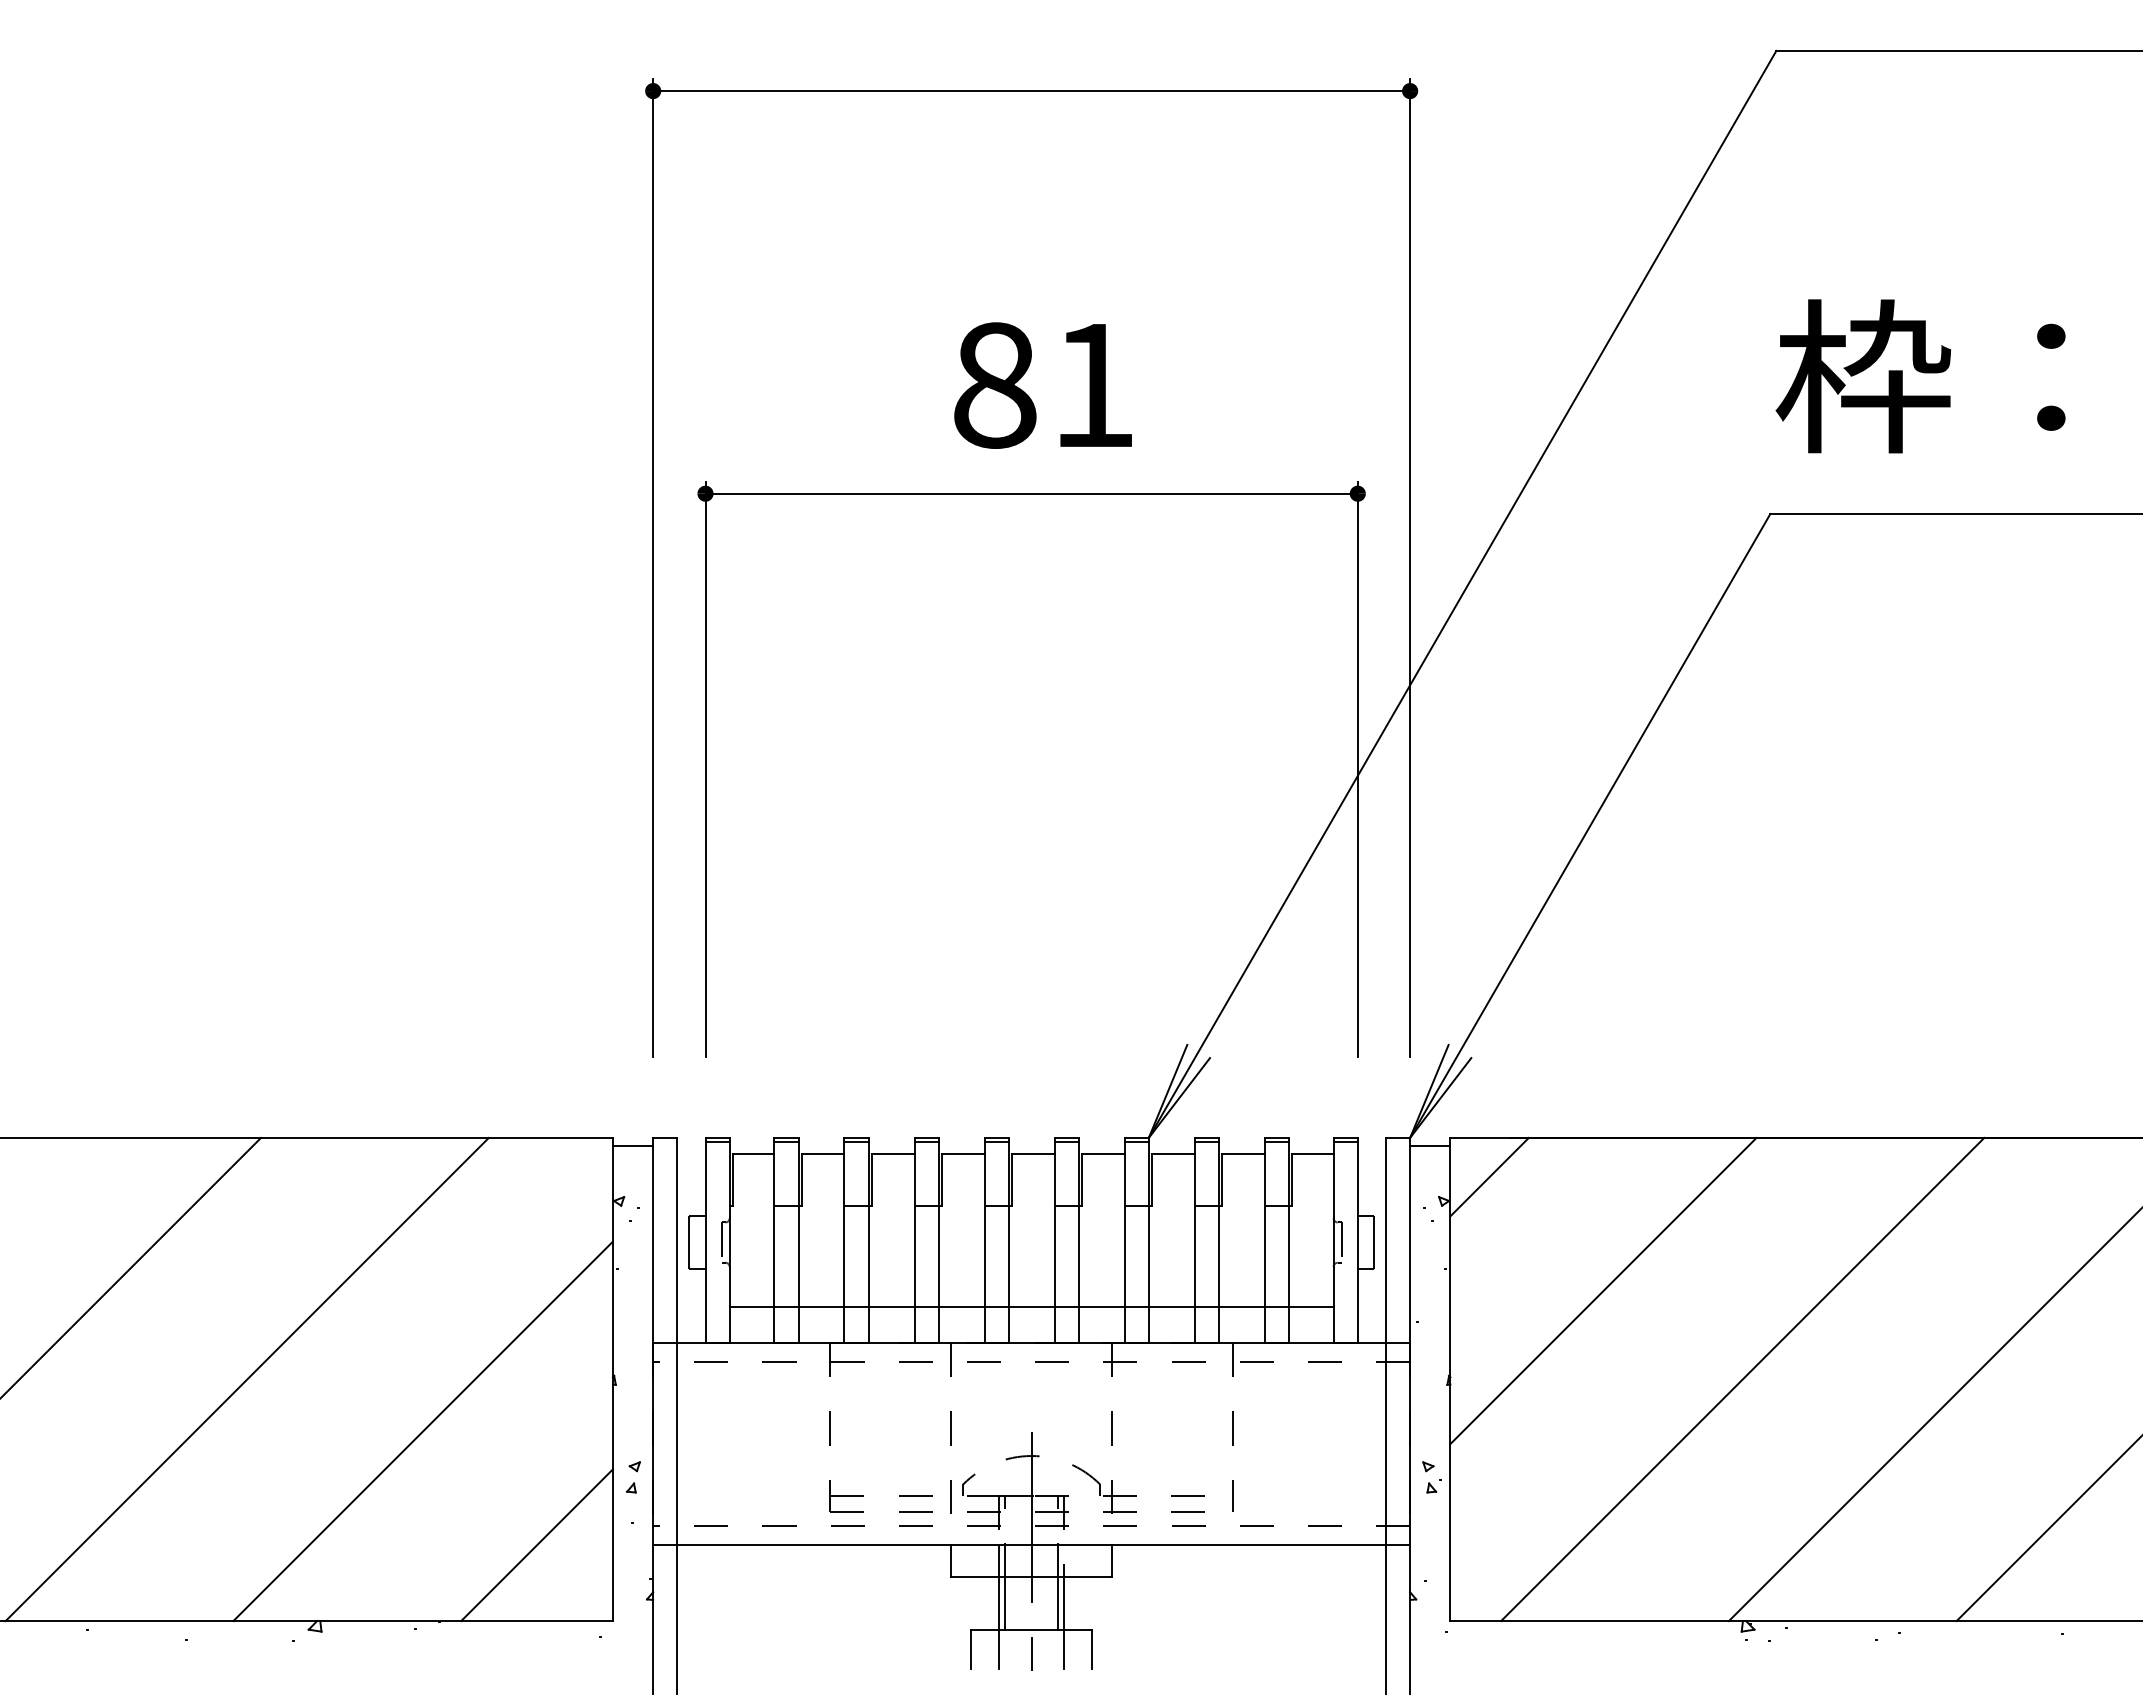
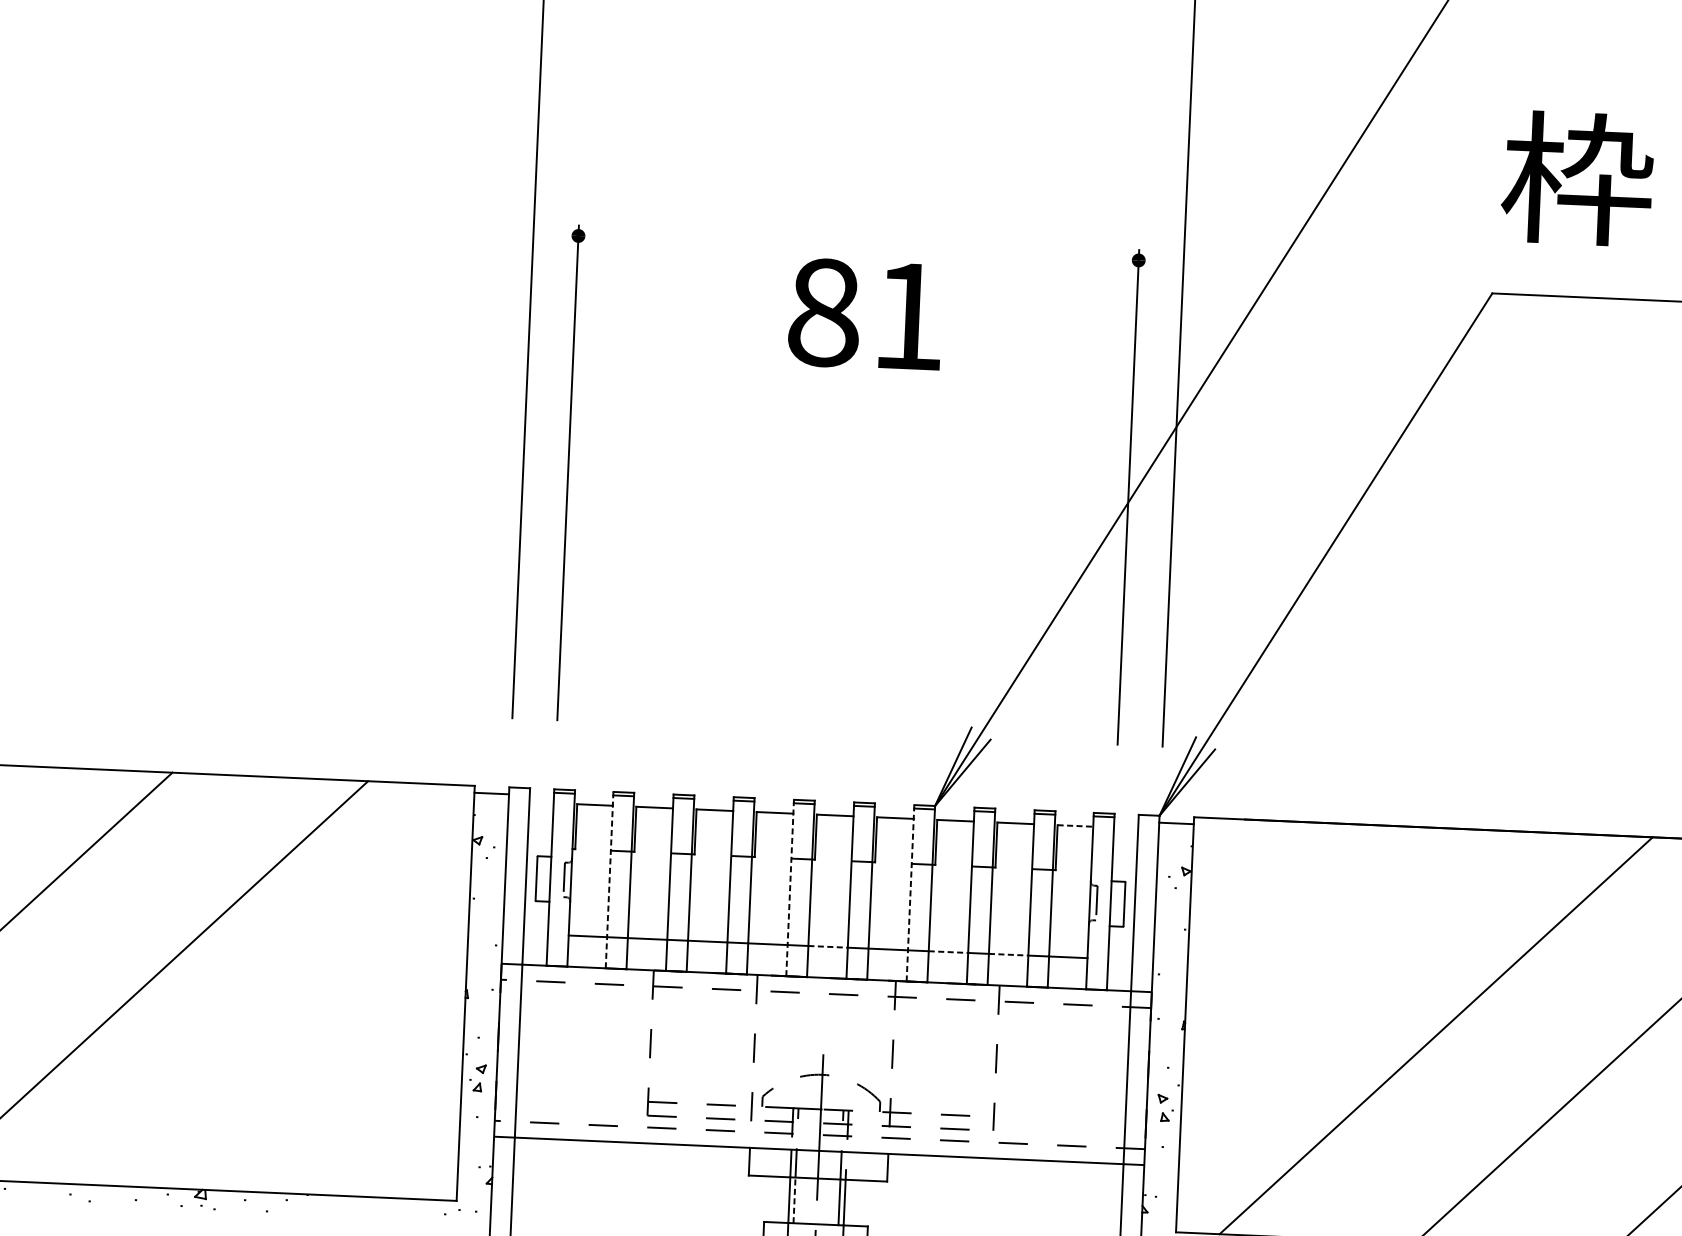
text: (1042, 385) -> (865, 314), moved
line: (1031, 493) -> (858, 248), removed
line: (1312, 1154) -> (1075, 826), solid -> dashed
line: (1489, 1176) -> (1226, 851), removed
line: (774, 1240) -> (609, 880), solid -> dashed
line: (984, 1240) -> (790, 887), solid -> dashed
line: (1124, 1240) -> (910, 893), solid -> dashed
line: (1603, 1290) -> (1319, 954), removed
line: (1031, 1307) -> (827, 947), solid -> dashed
line: (1171, 1307) -> (948, 952), solid -> dashed
line: (1241, 1307) -> (1008, 955), solid -> dashed
line: (422, 1431) -> (300, 1030), removed
line: (536, 1545) -> (393, 1133), removed
line: (1005, 1603) -> (794, 1200), solid -> dashed

